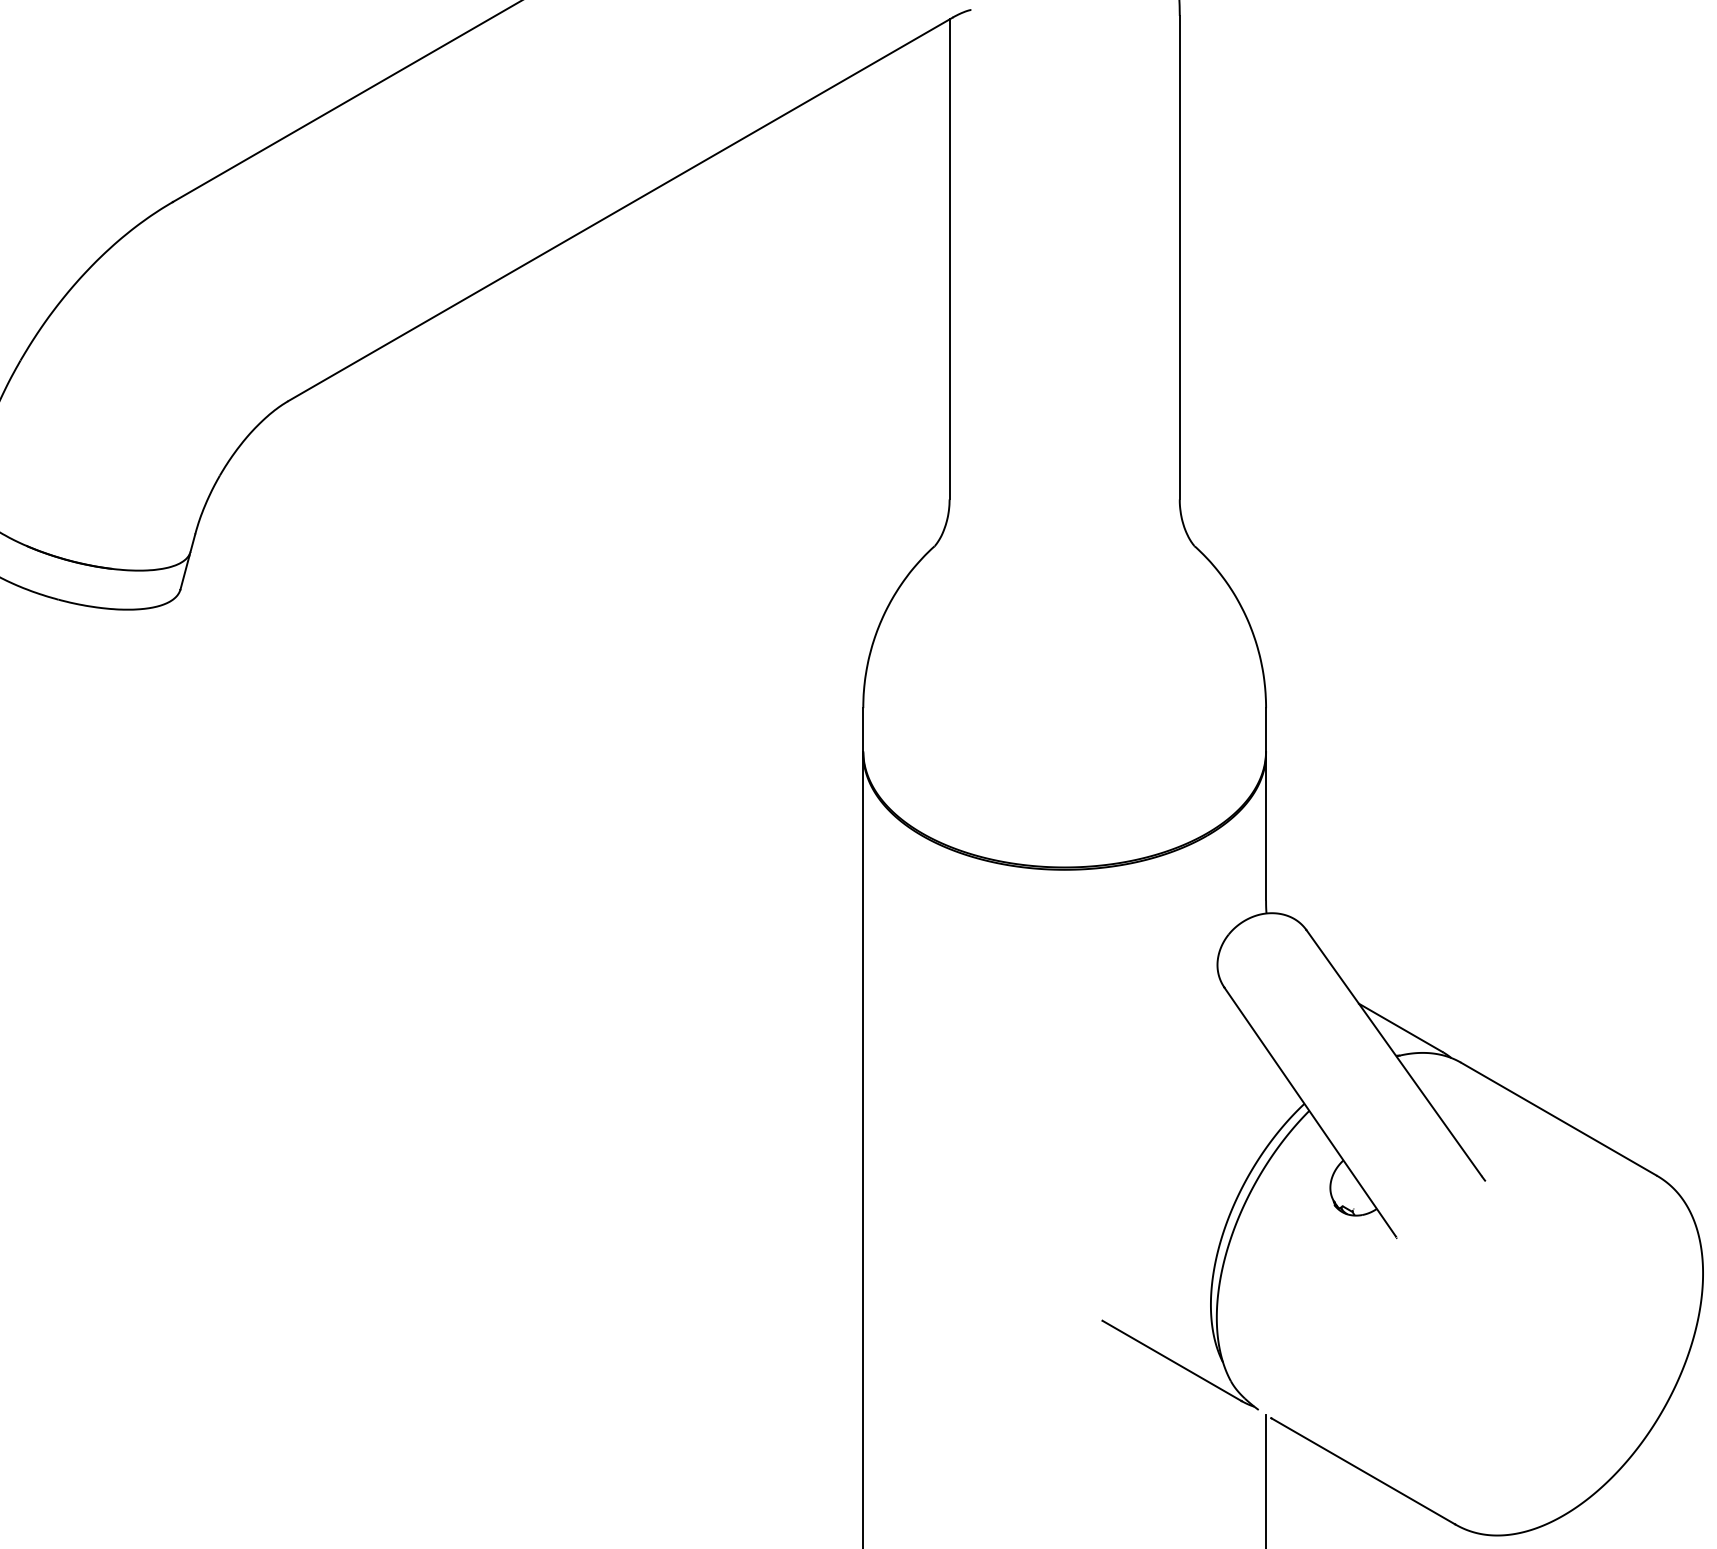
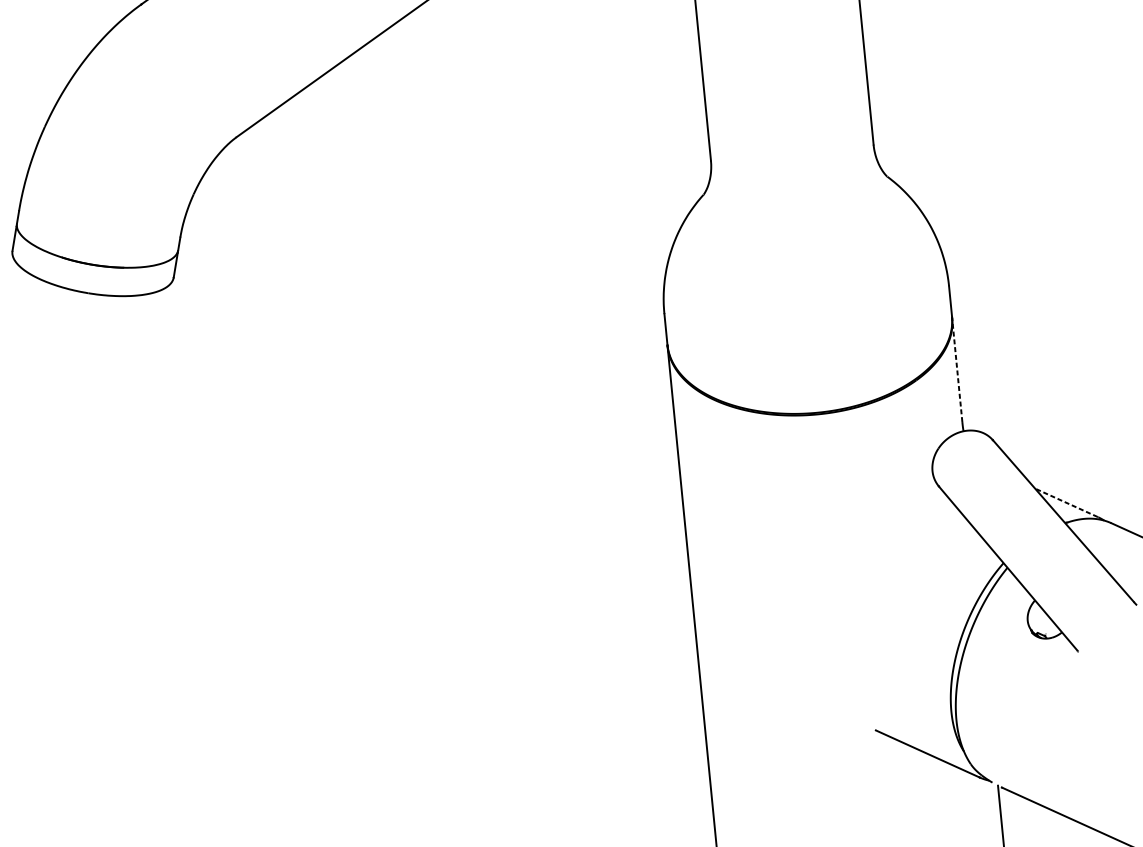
line: (1266, 826) -> (957, 369), solid -> dashed
line: (1400, 1027) -> (1066, 502), solid -> dashed

